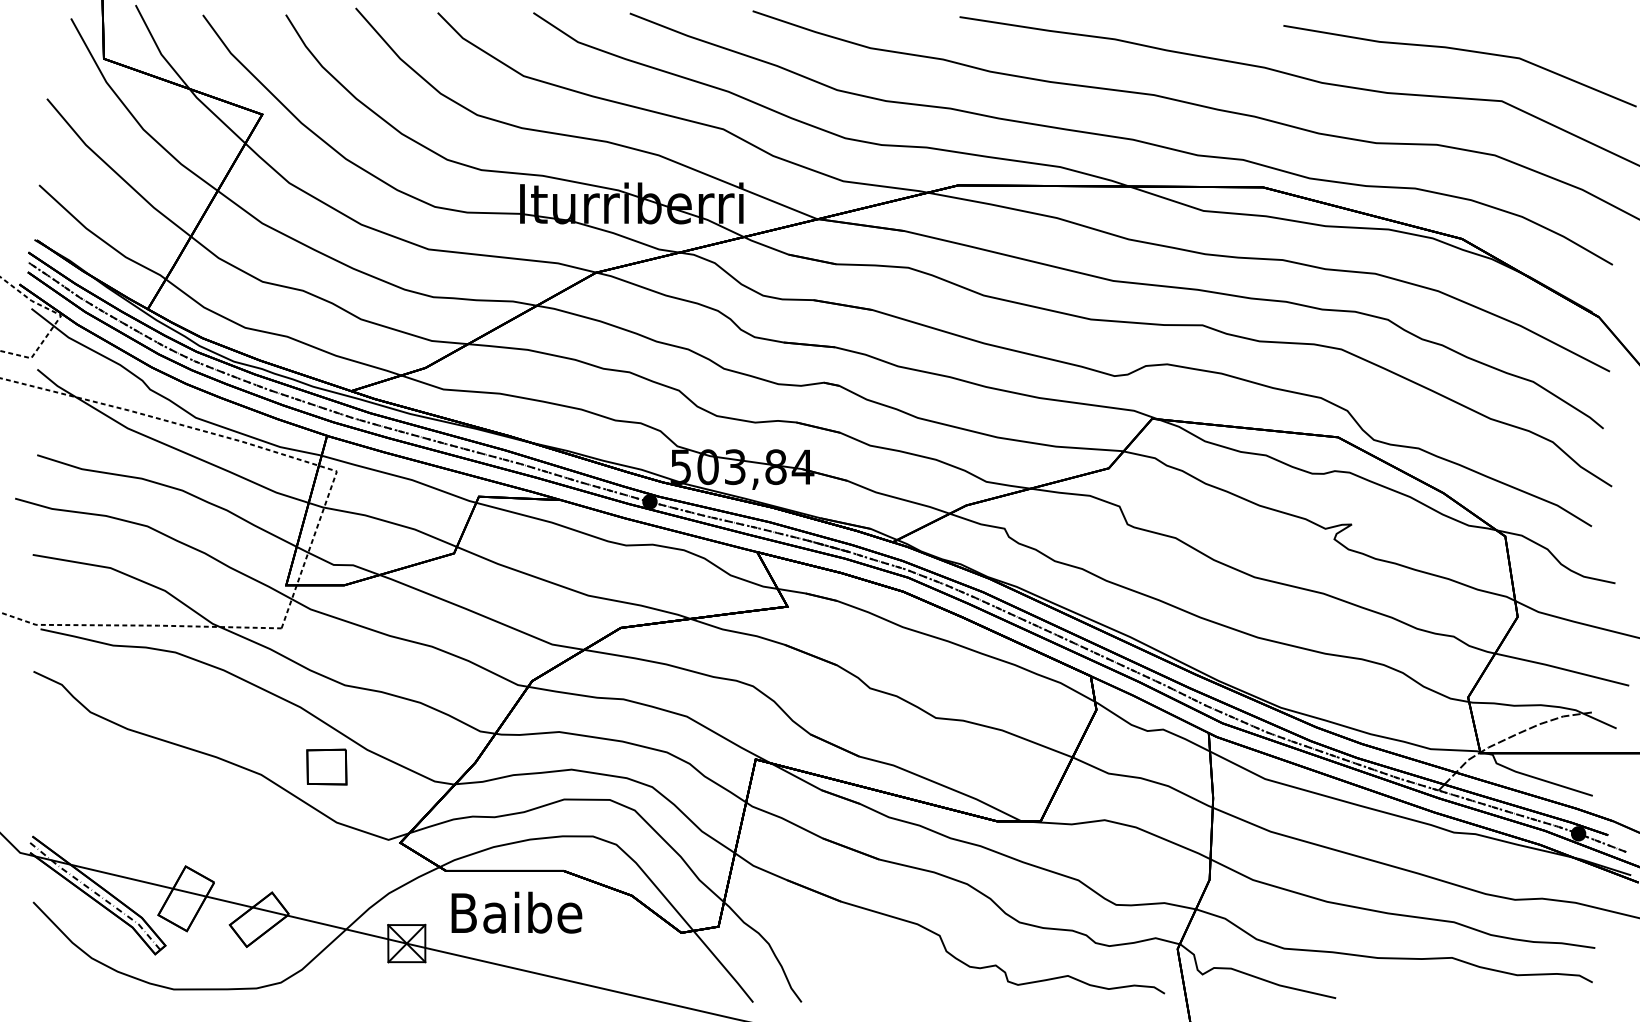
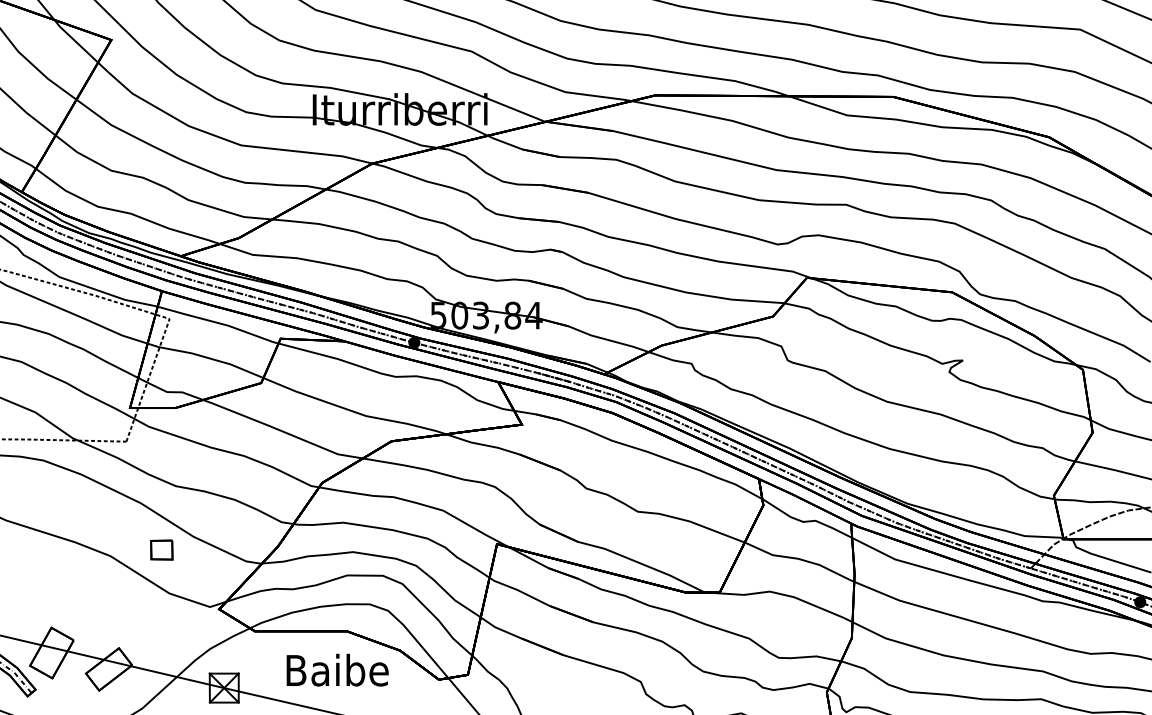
part: (326, 766) -> (161, 549), size x0.7
text: (516, 912) -> (337, 670), moved

